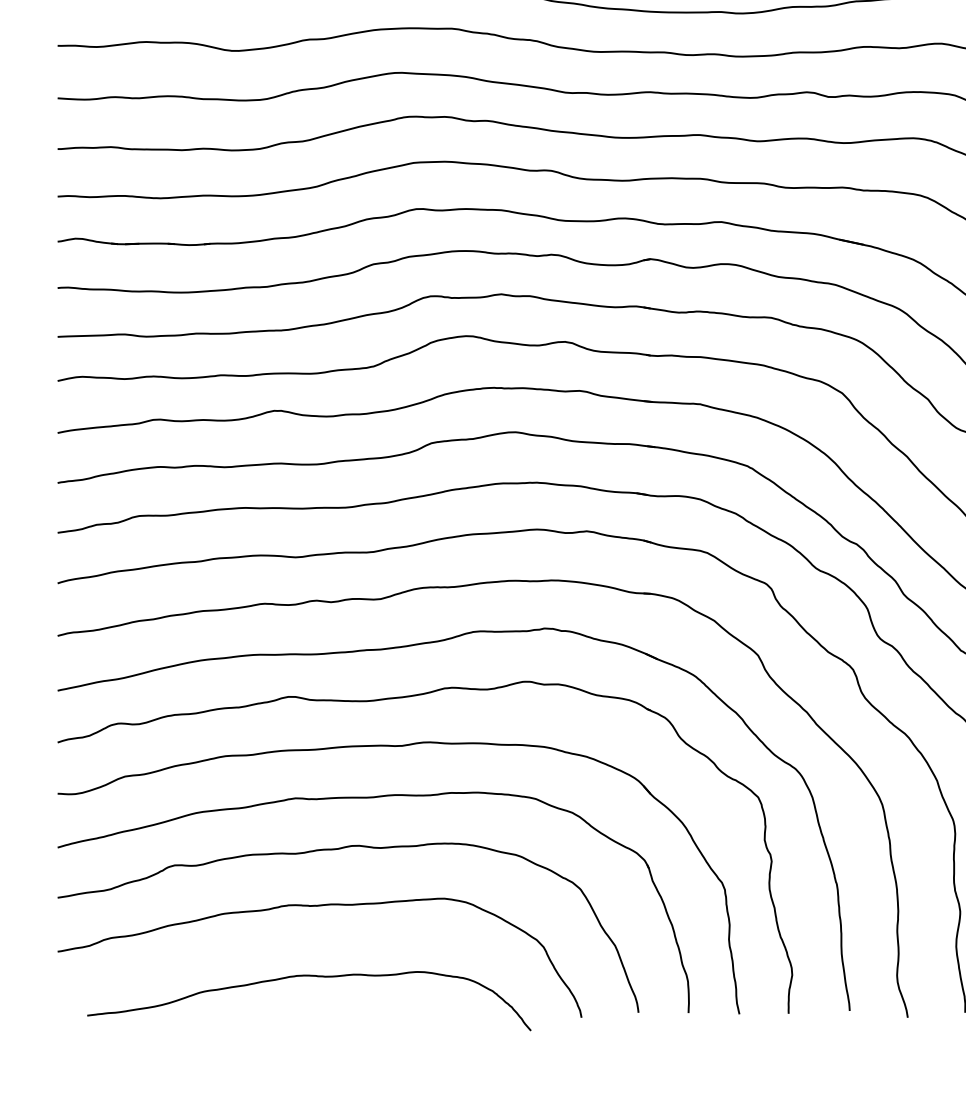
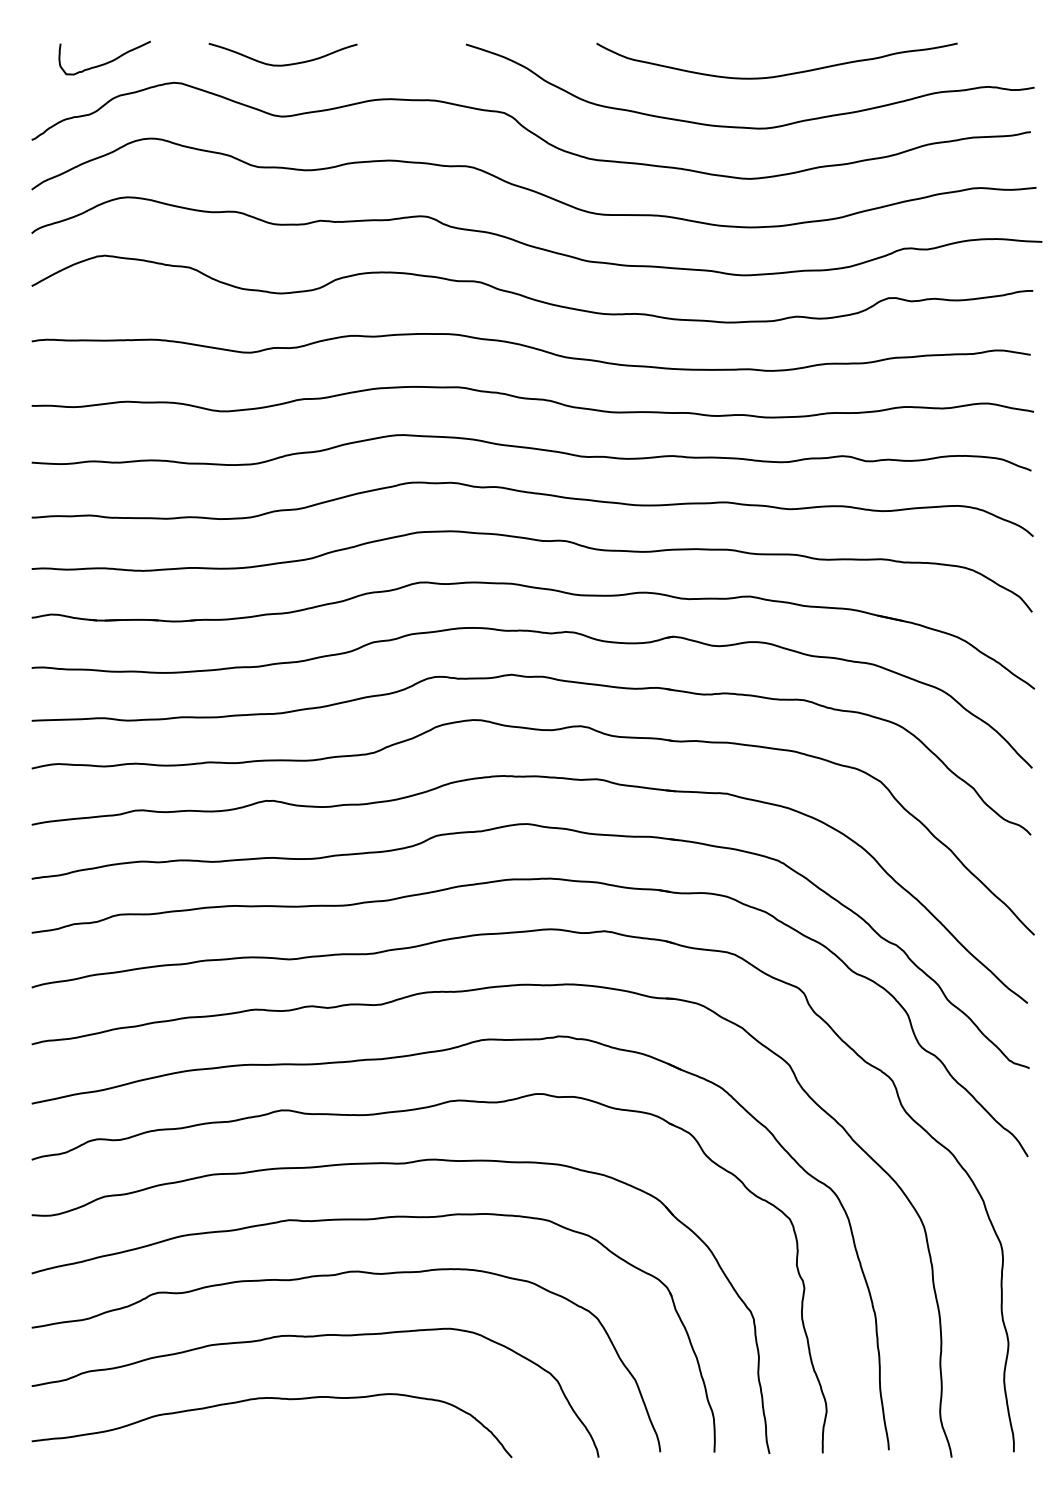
curve: (311, 976) -> (274, 1399), moved

